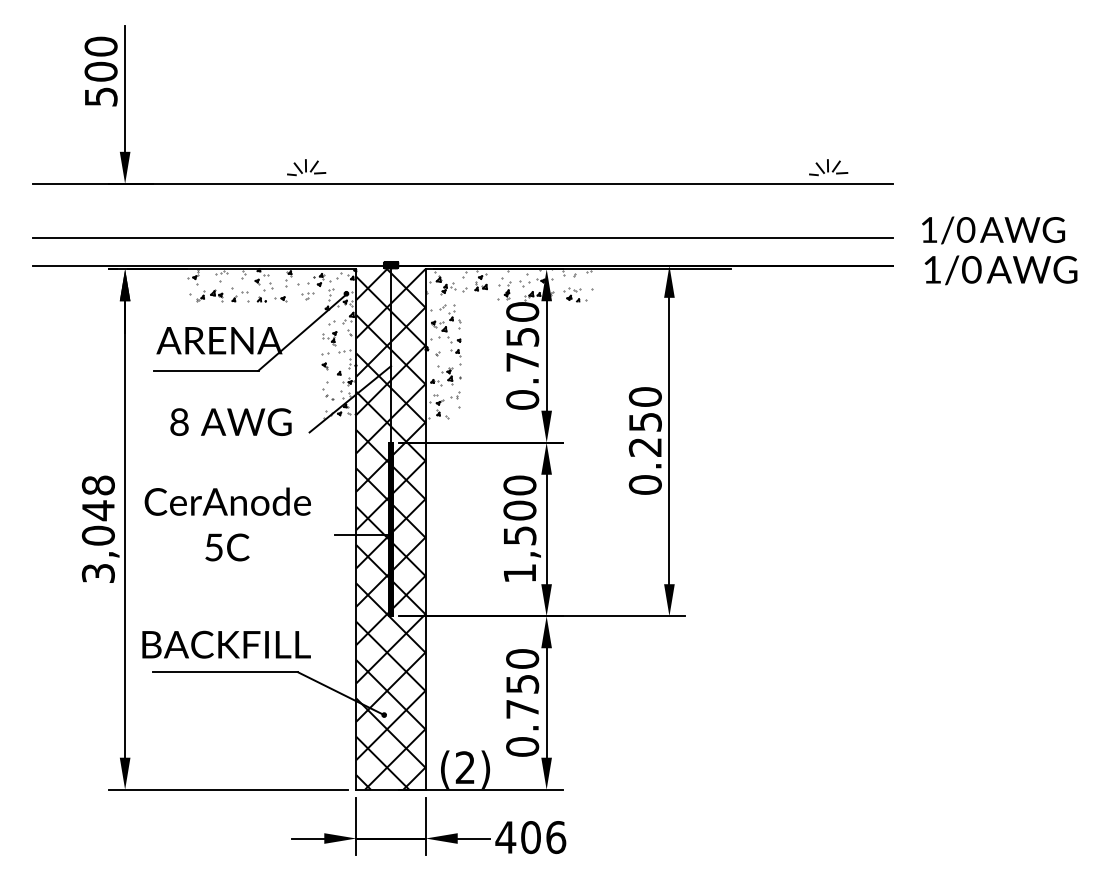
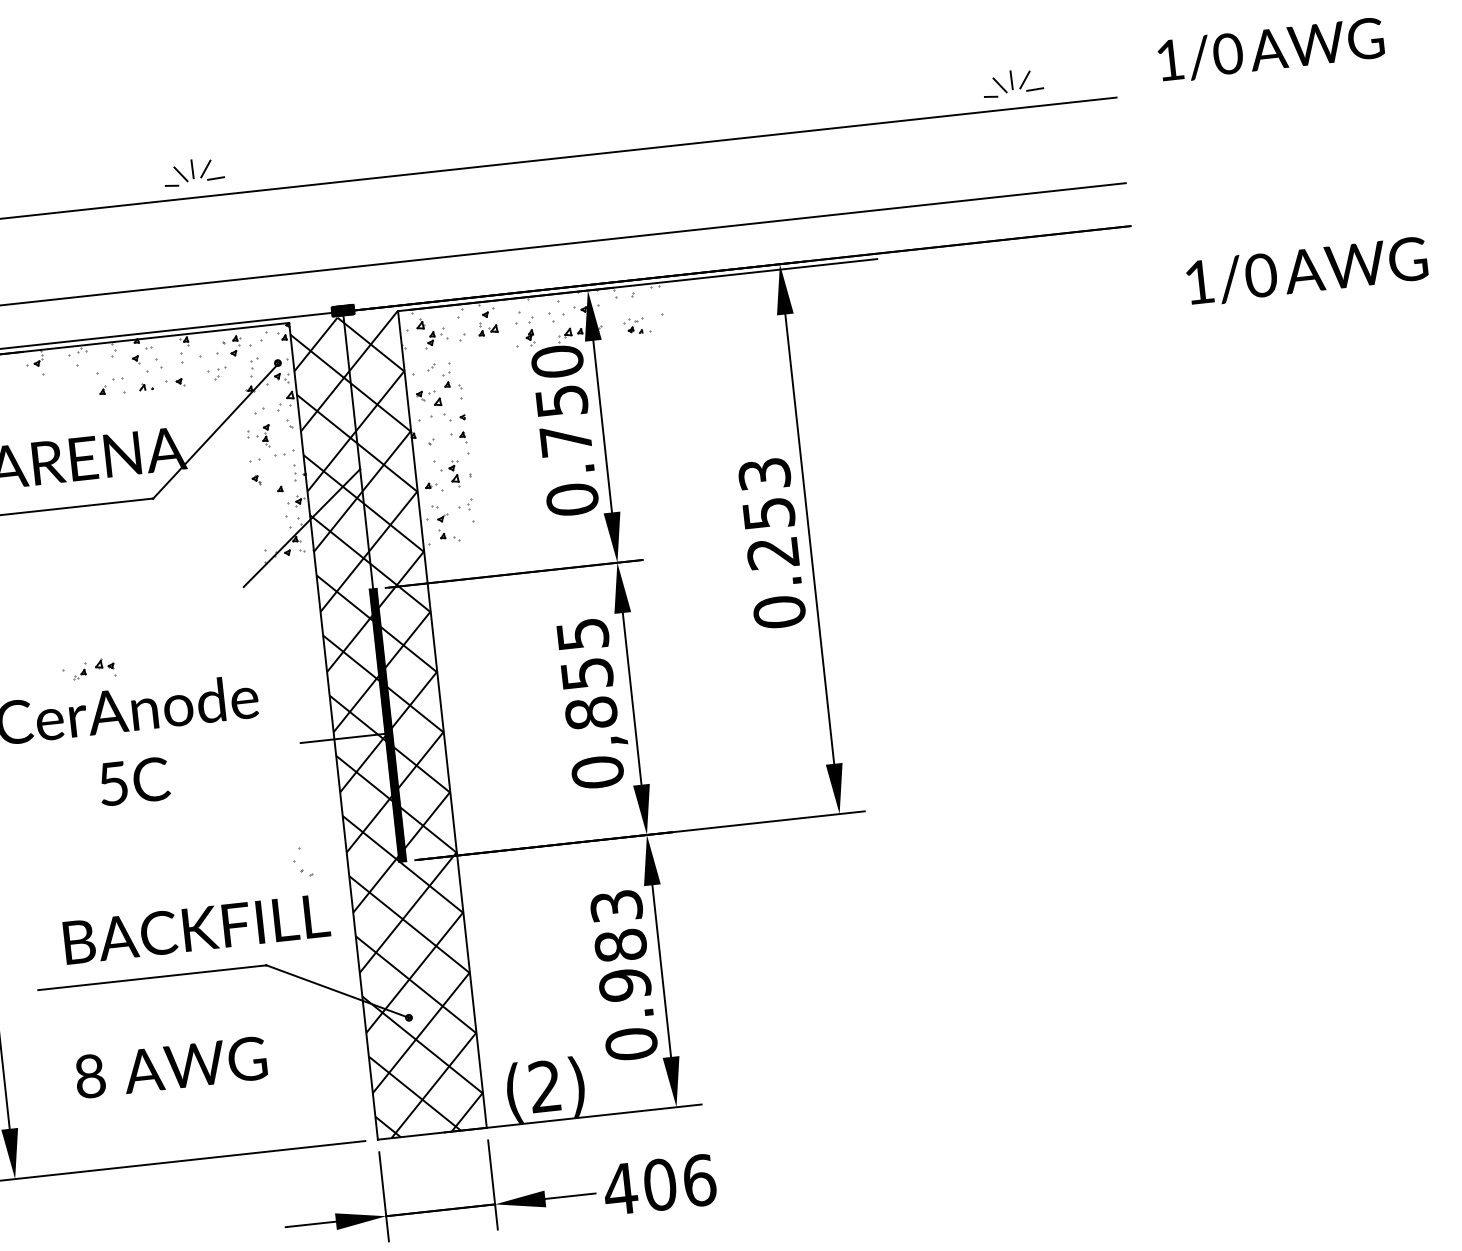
text: (993, 230) -> (1271, 50), moved
text: (1000, 270) -> (1306, 271), moved
part: (575, 294) -> (637, 325), size x0.7
part: (206, 295) -> (88, 669), moved
part: (328, 390) -> (303, 861), moved
text: (645, 396) -> (764, 473), 0.250 -> 0.253
text: (230, 421) -> (170, 1066), moved
text: (519, 529) -> (589, 703), 1,500 -> 0,855
text: (226, 644) -> (196, 928), moved
text: (522, 684) -> (620, 946), 0.750 -> 0.983

